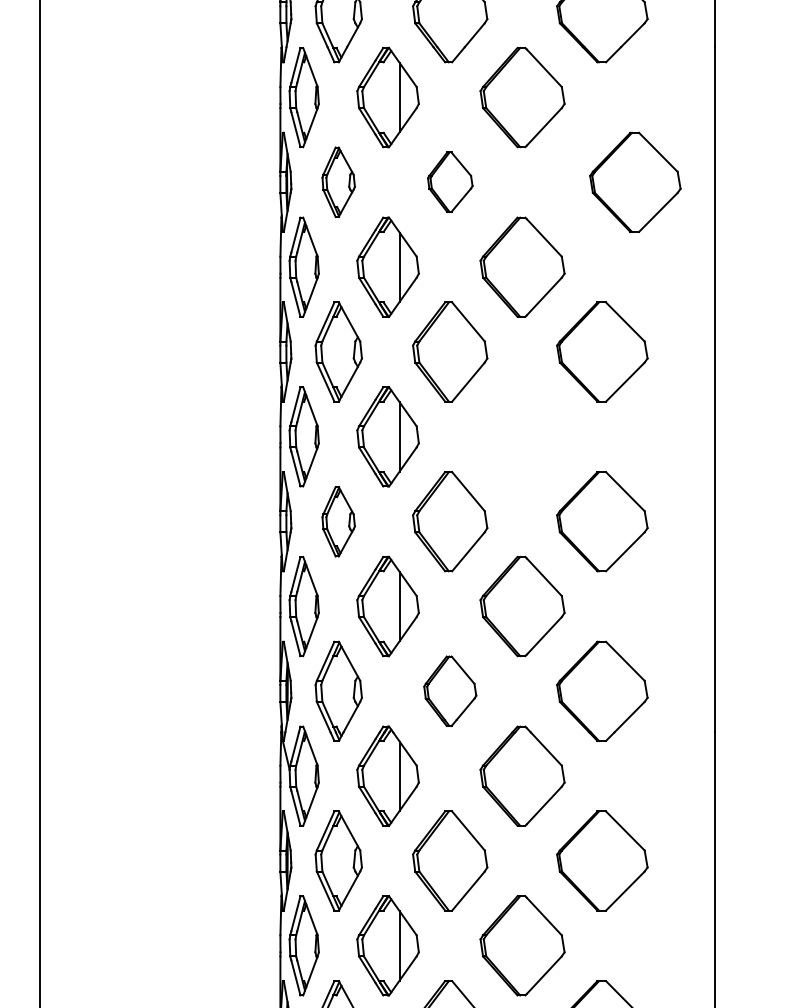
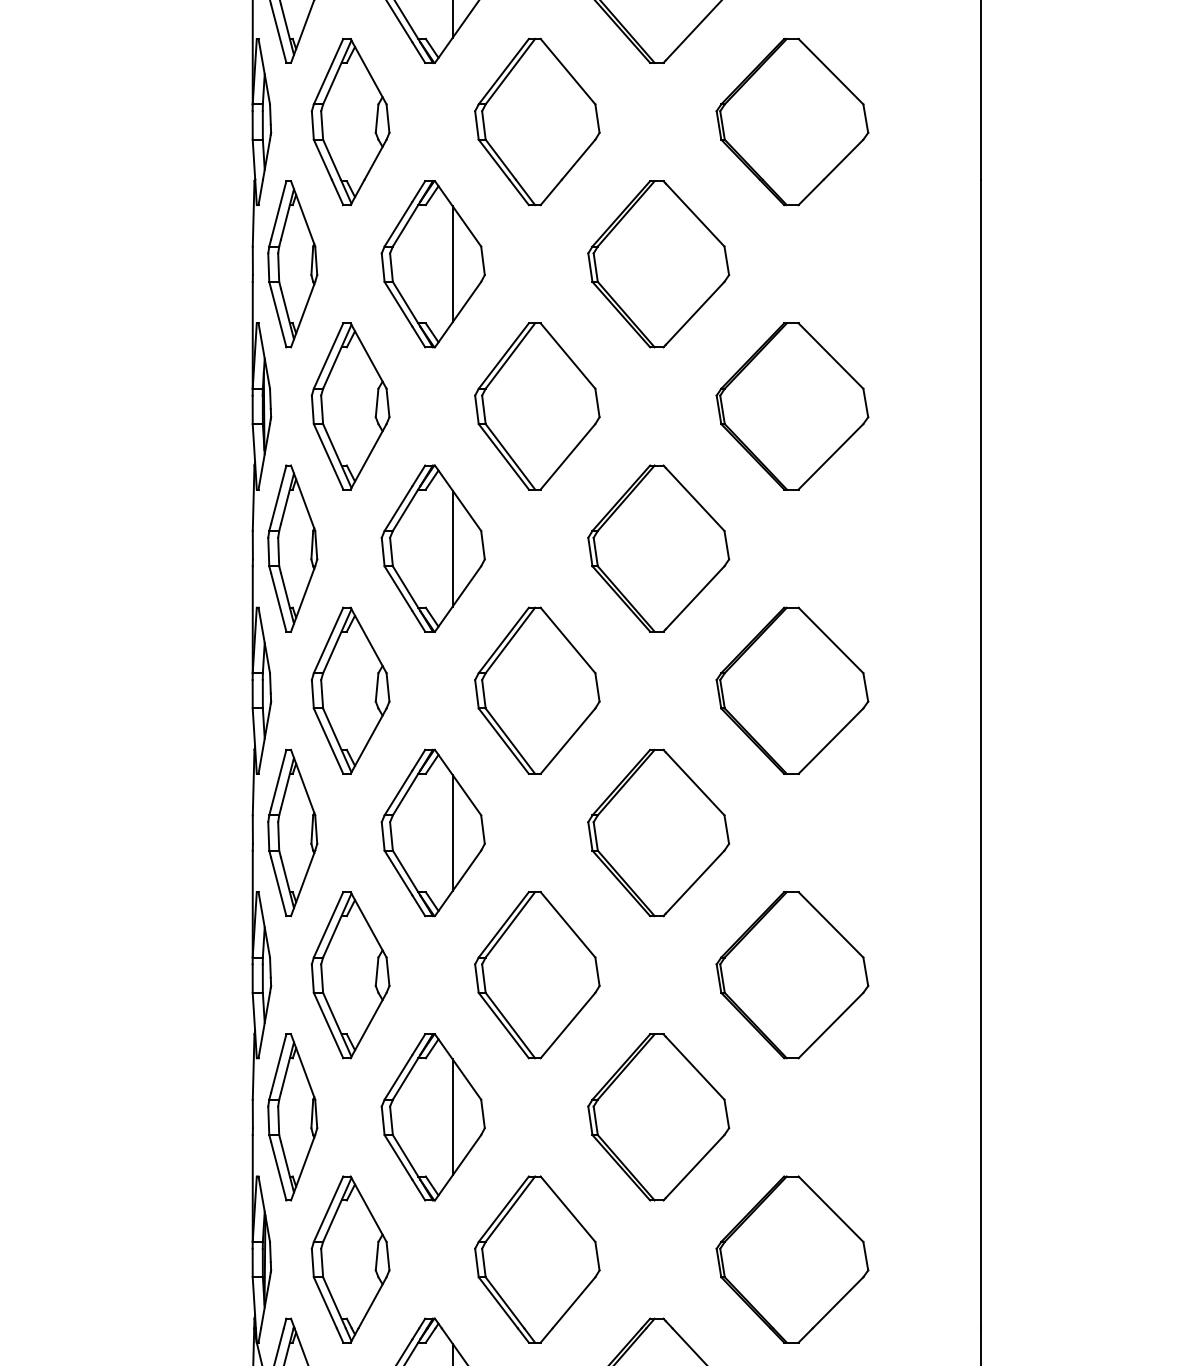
part: (338, 181) -> (350, 404), size x1.43
part: (450, 181) -> (537, 404), size x1.67
part: (635, 181) -> (792, 404), moved
part: (522, 436) -> (658, 832), added
part: (338, 521) -> (350, 974), size x1.43
part: (450, 690) -> (537, 1258), size x1.43

